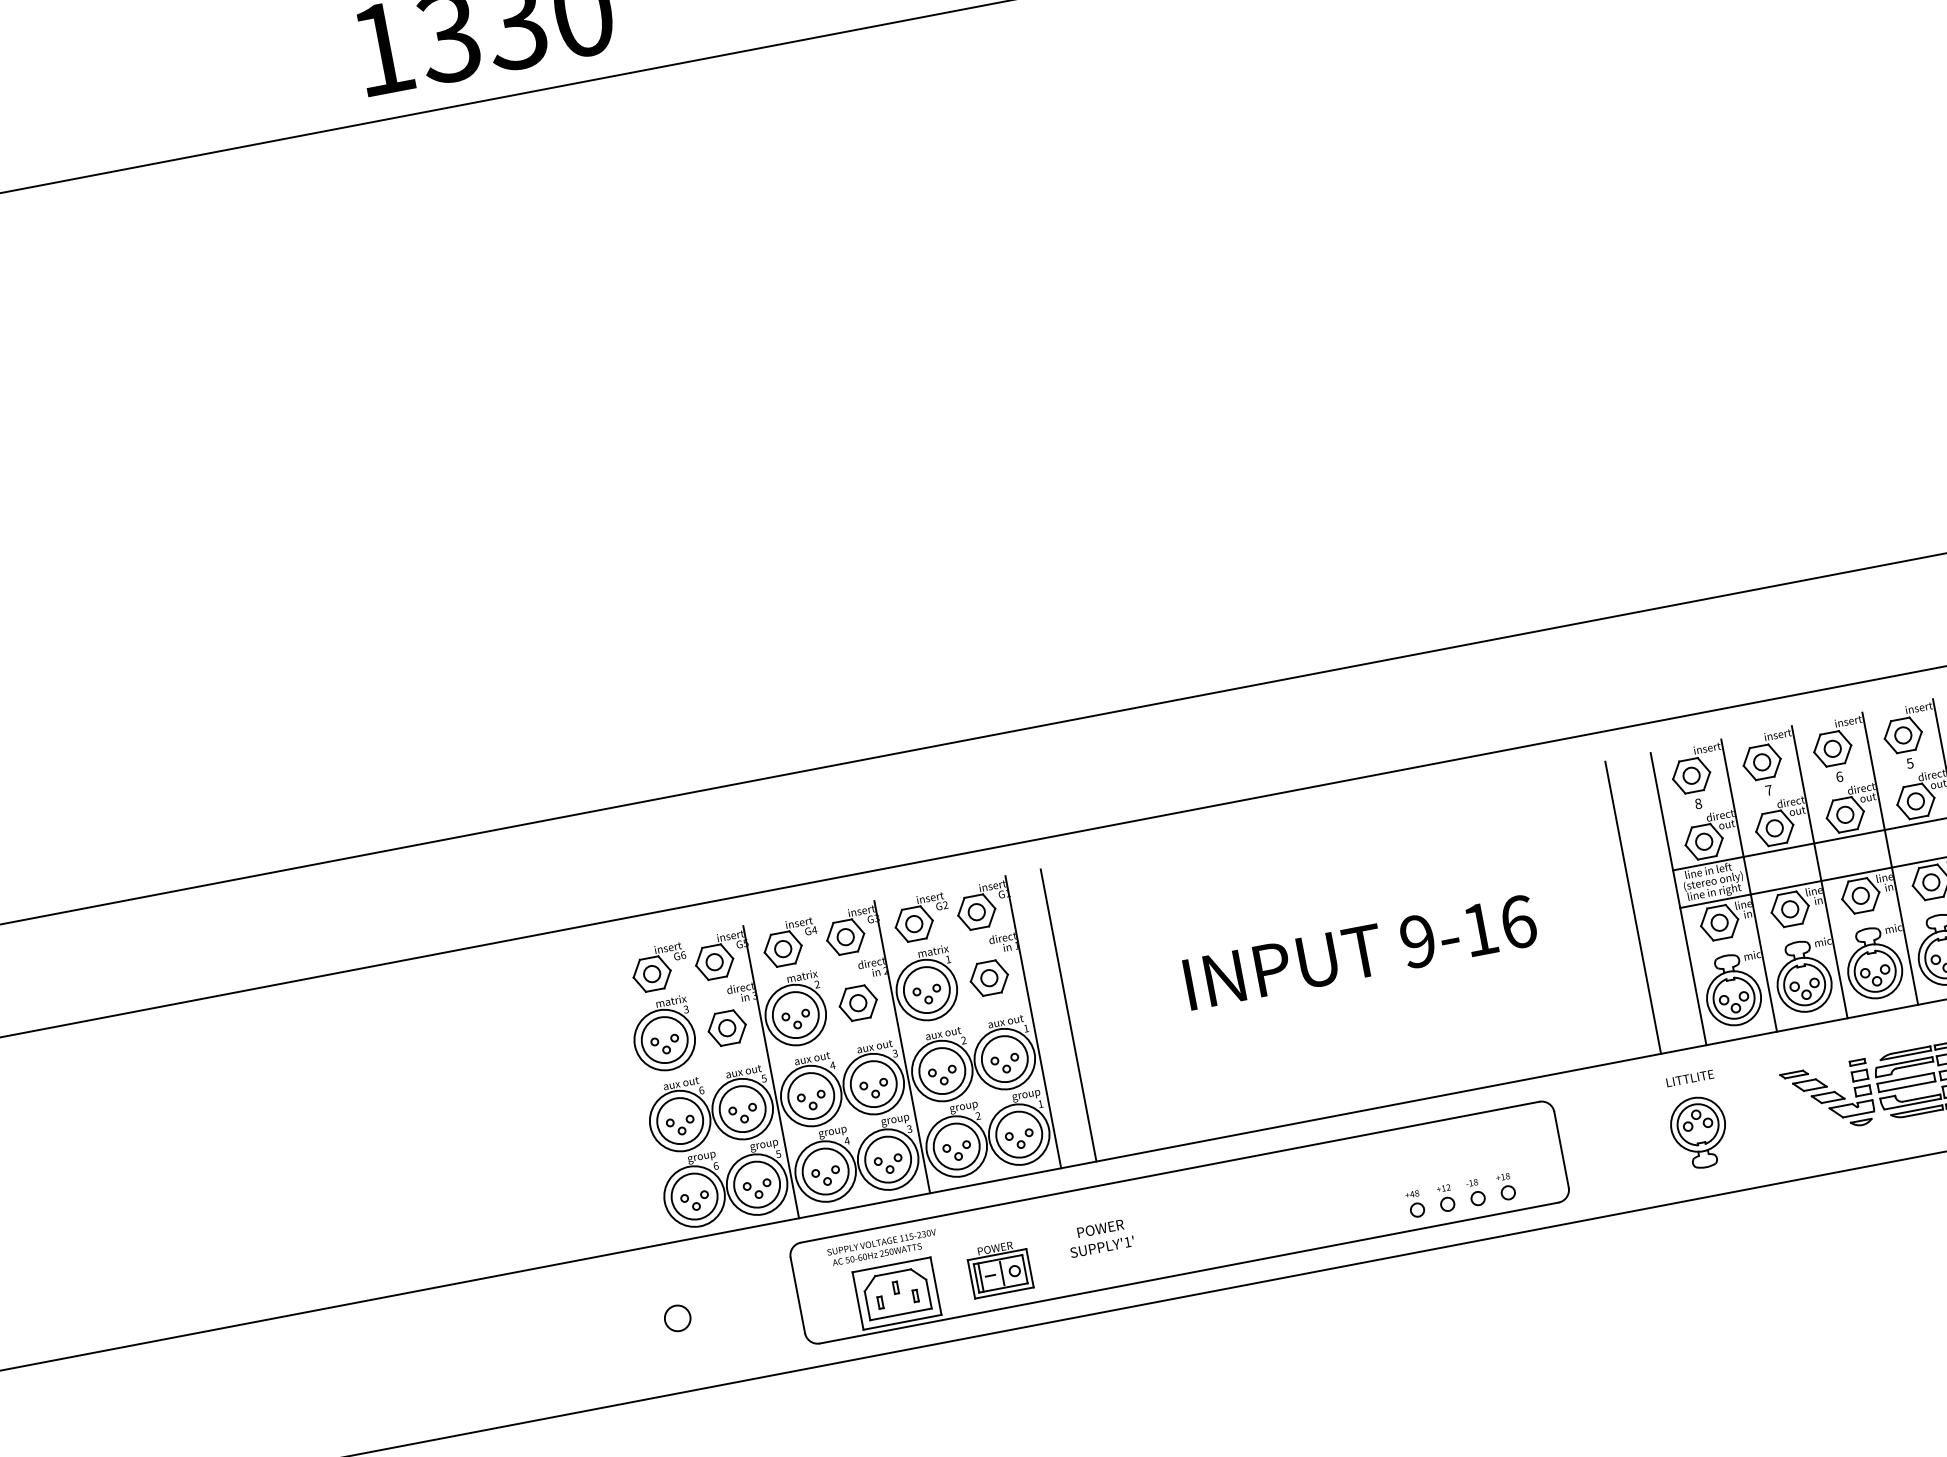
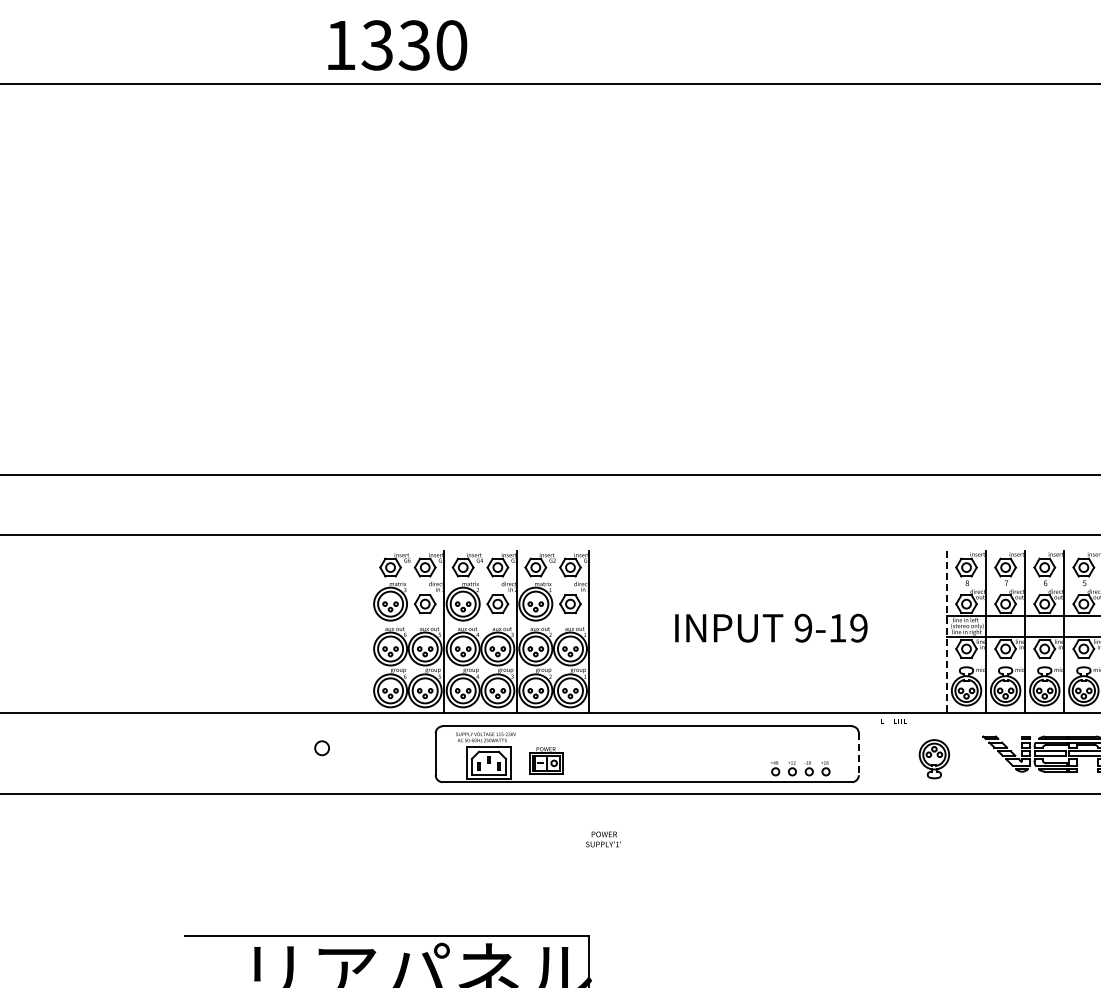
line: (1677, 899) -> (946, 632), solid -> dashed
line: (1632, 908) -> (921, 632), removed
text: (1517, 921) -> (858, 627), 9-16 -> 9-19
line: (1069, 1015) -> (609, 632), removed
text: (1689, 1079) -> (893, 721), moved
line: (1560, 1150) -> (858, 754), solid -> dashed
text: (1100, 1238) -> (603, 839), moved
circle: (676, 1319) -> (321, 748), moved

